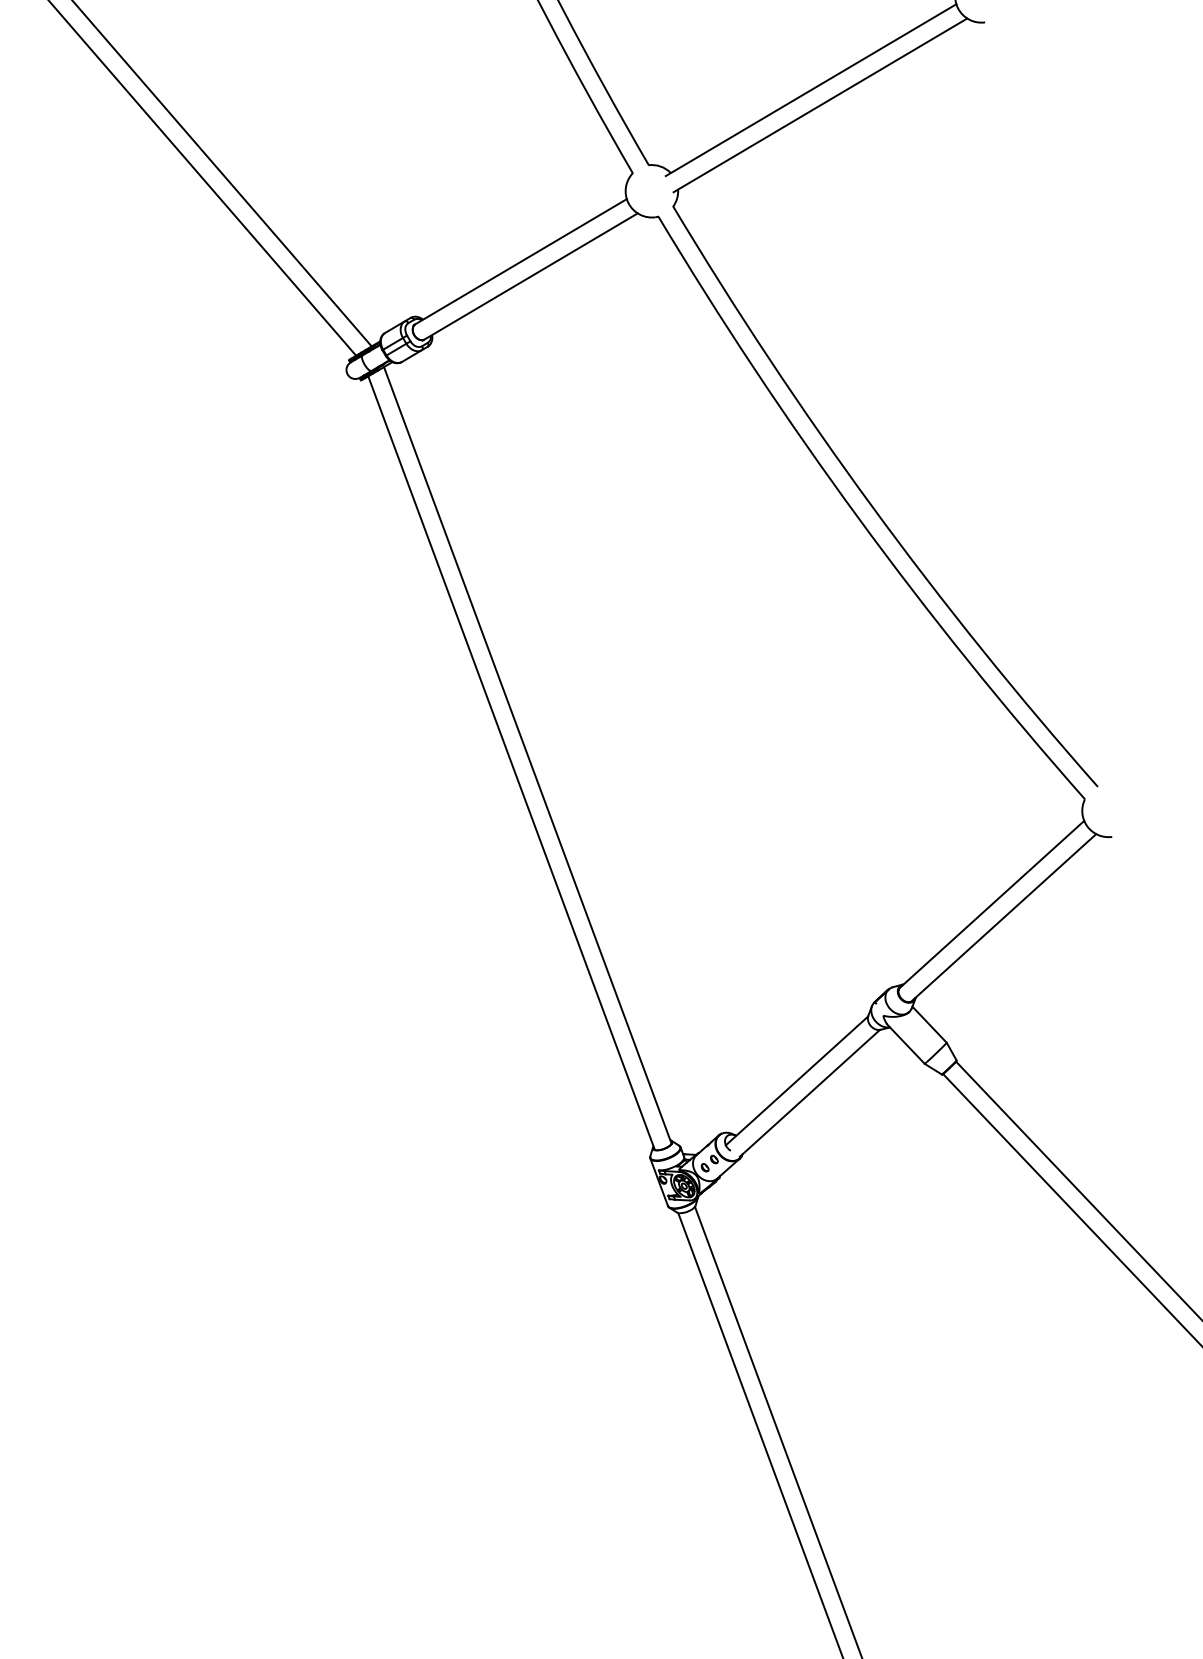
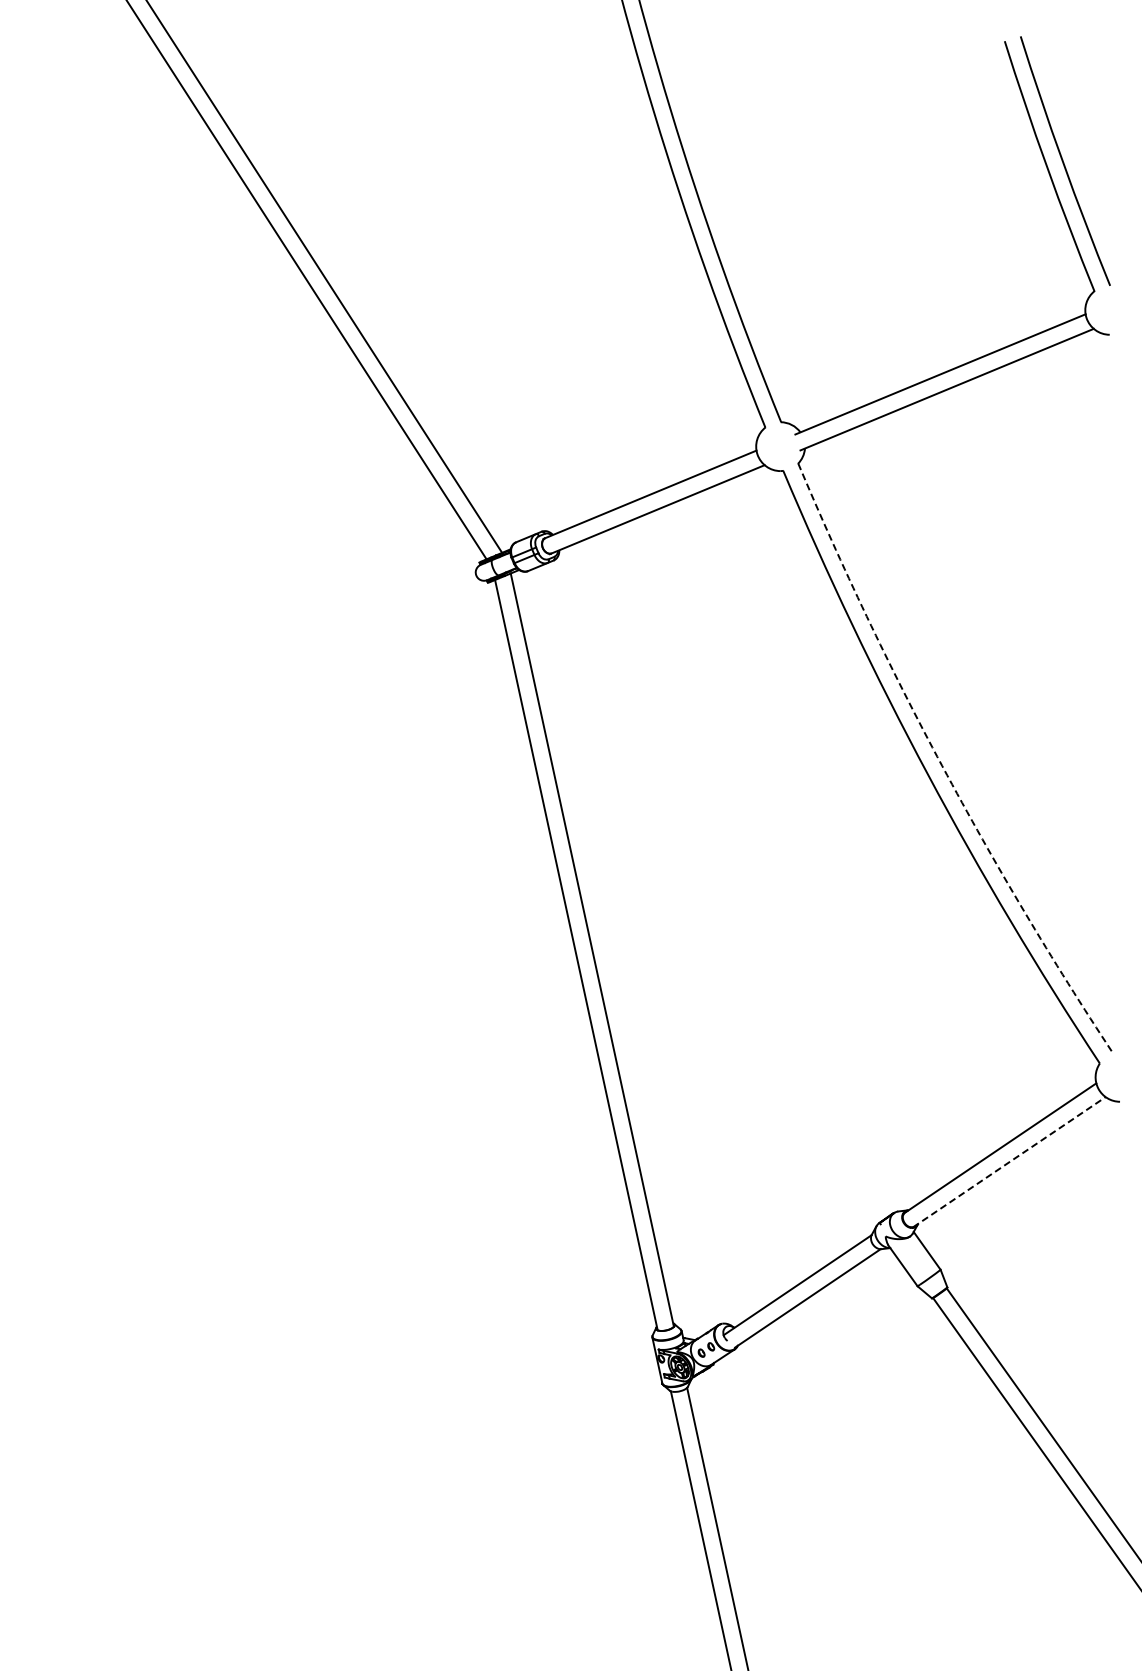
arc: (872, 506) -> (942, 765), solid -> dashed
line: (1003, 917) -> (1009, 1161), solid -> dashed

